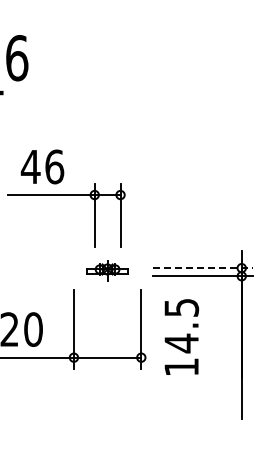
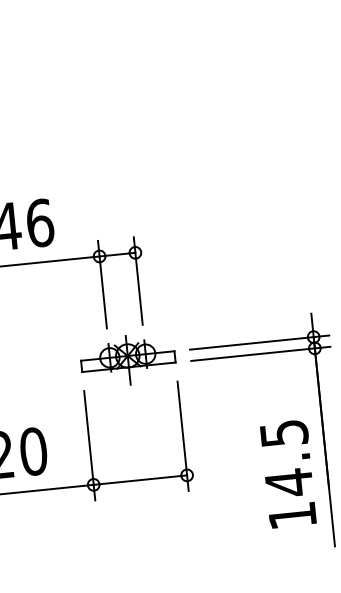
line: (203, 268) -> (260, 342), dashed -> solid
part: (107, 271) -> (128, 360), size x1.67
text: (181, 336) -> (287, 473), moved

